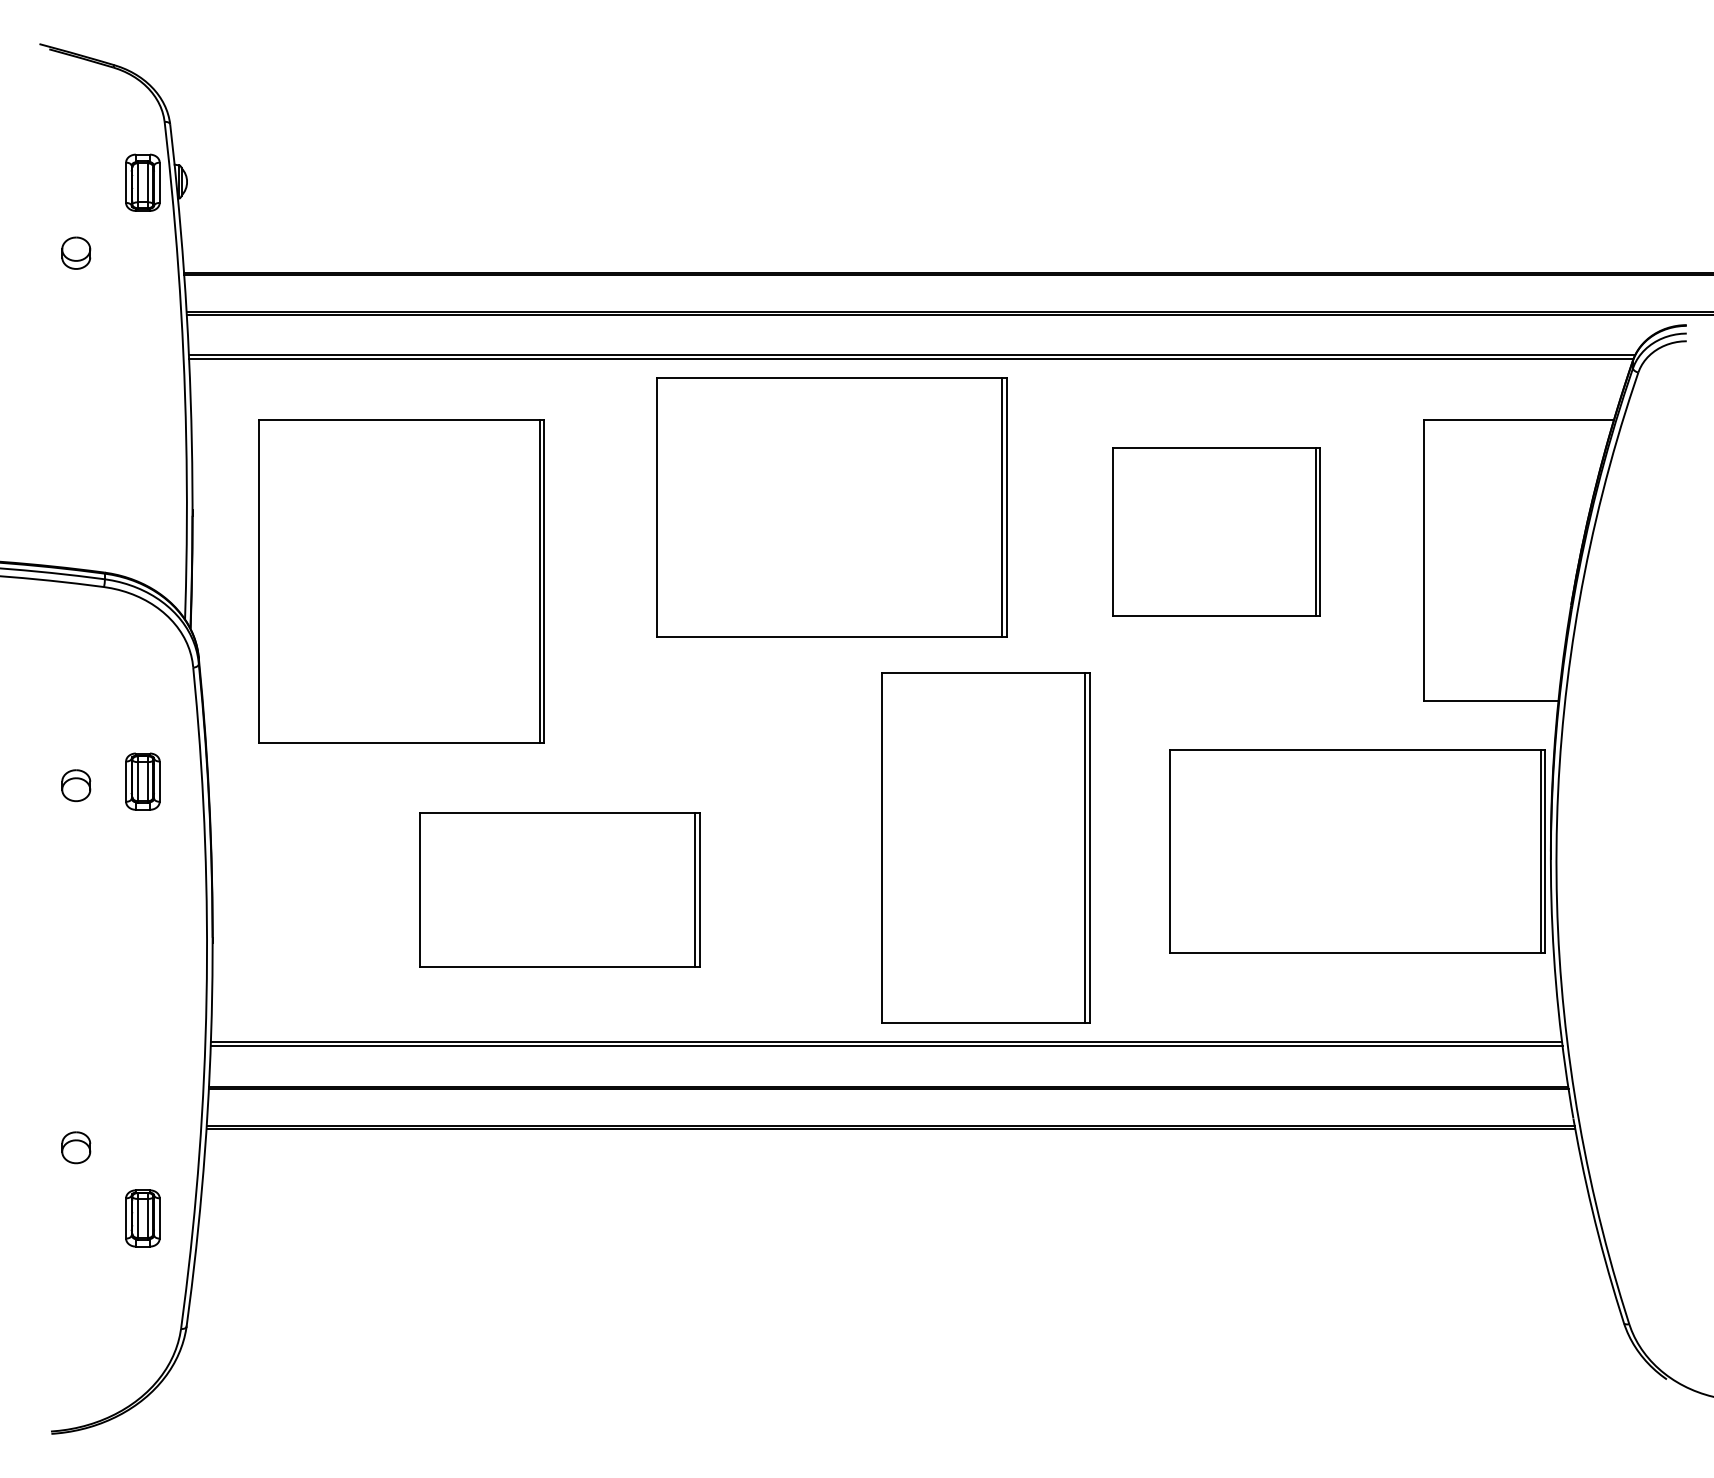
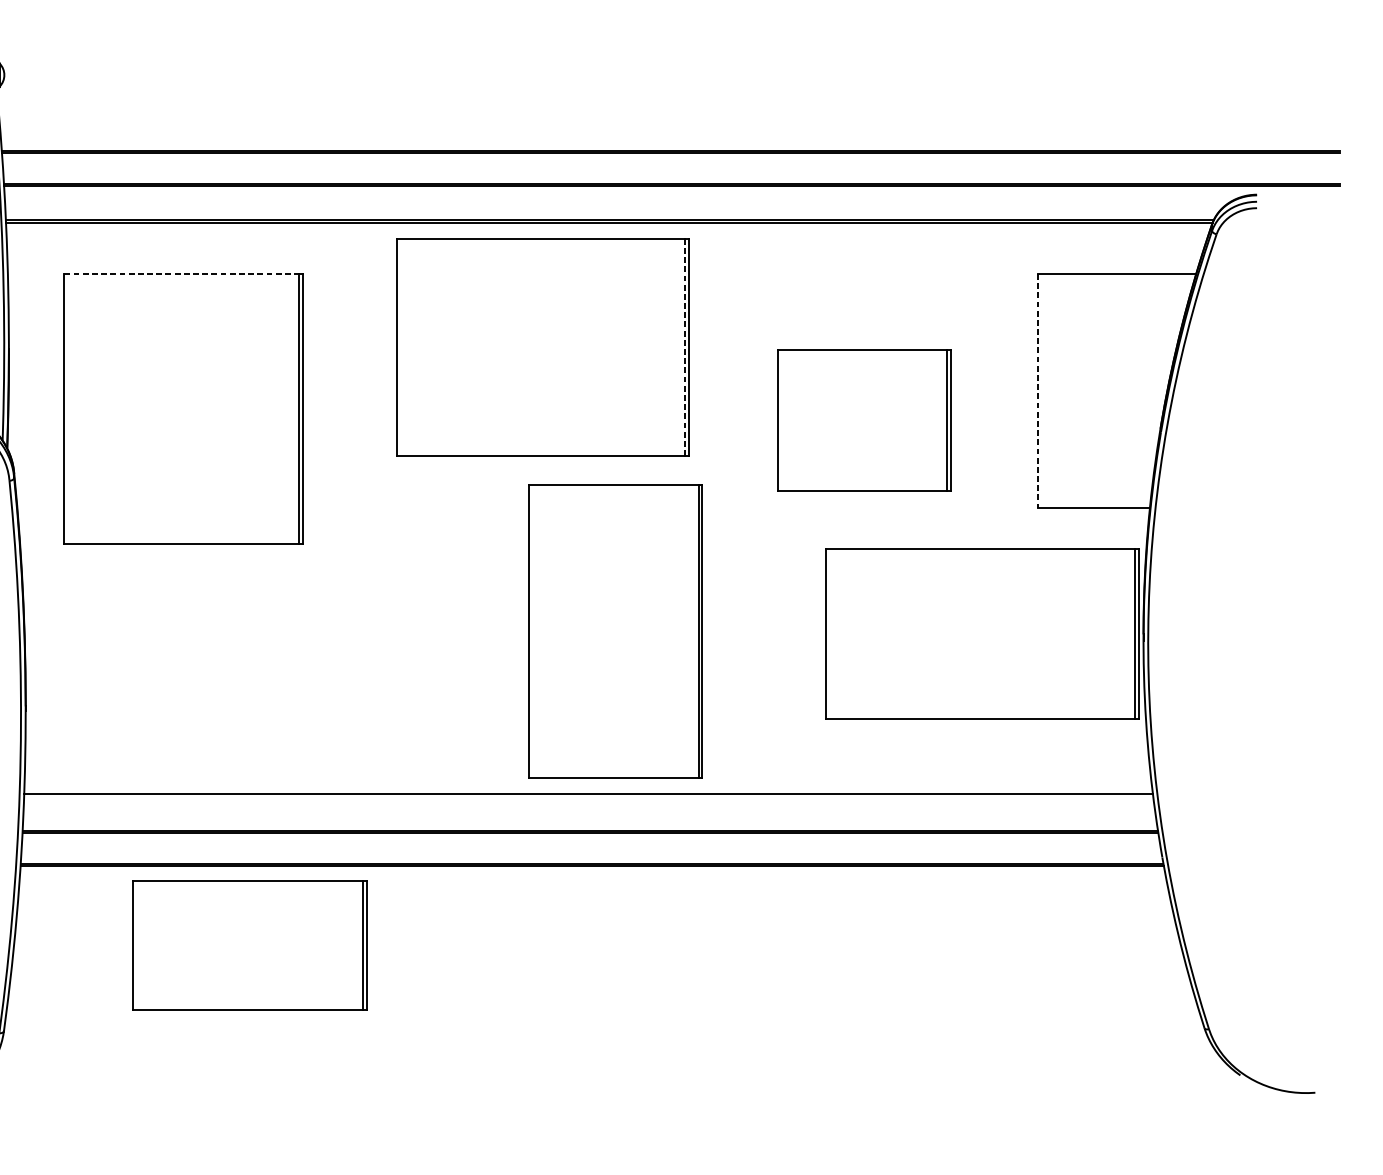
line: (399, 419) -> (181, 273), solid -> dashed
line: (1002, 507) -> (685, 347), solid -> dashed
part: (1216, 531) -> (864, 419), moved
line: (1424, 560) -> (1037, 391), solid -> dashed
part: (985, 847) -> (615, 631), moved
part: (559, 889) -> (249, 945), moved
line: (886, 1046) -> (588, 797), removed

